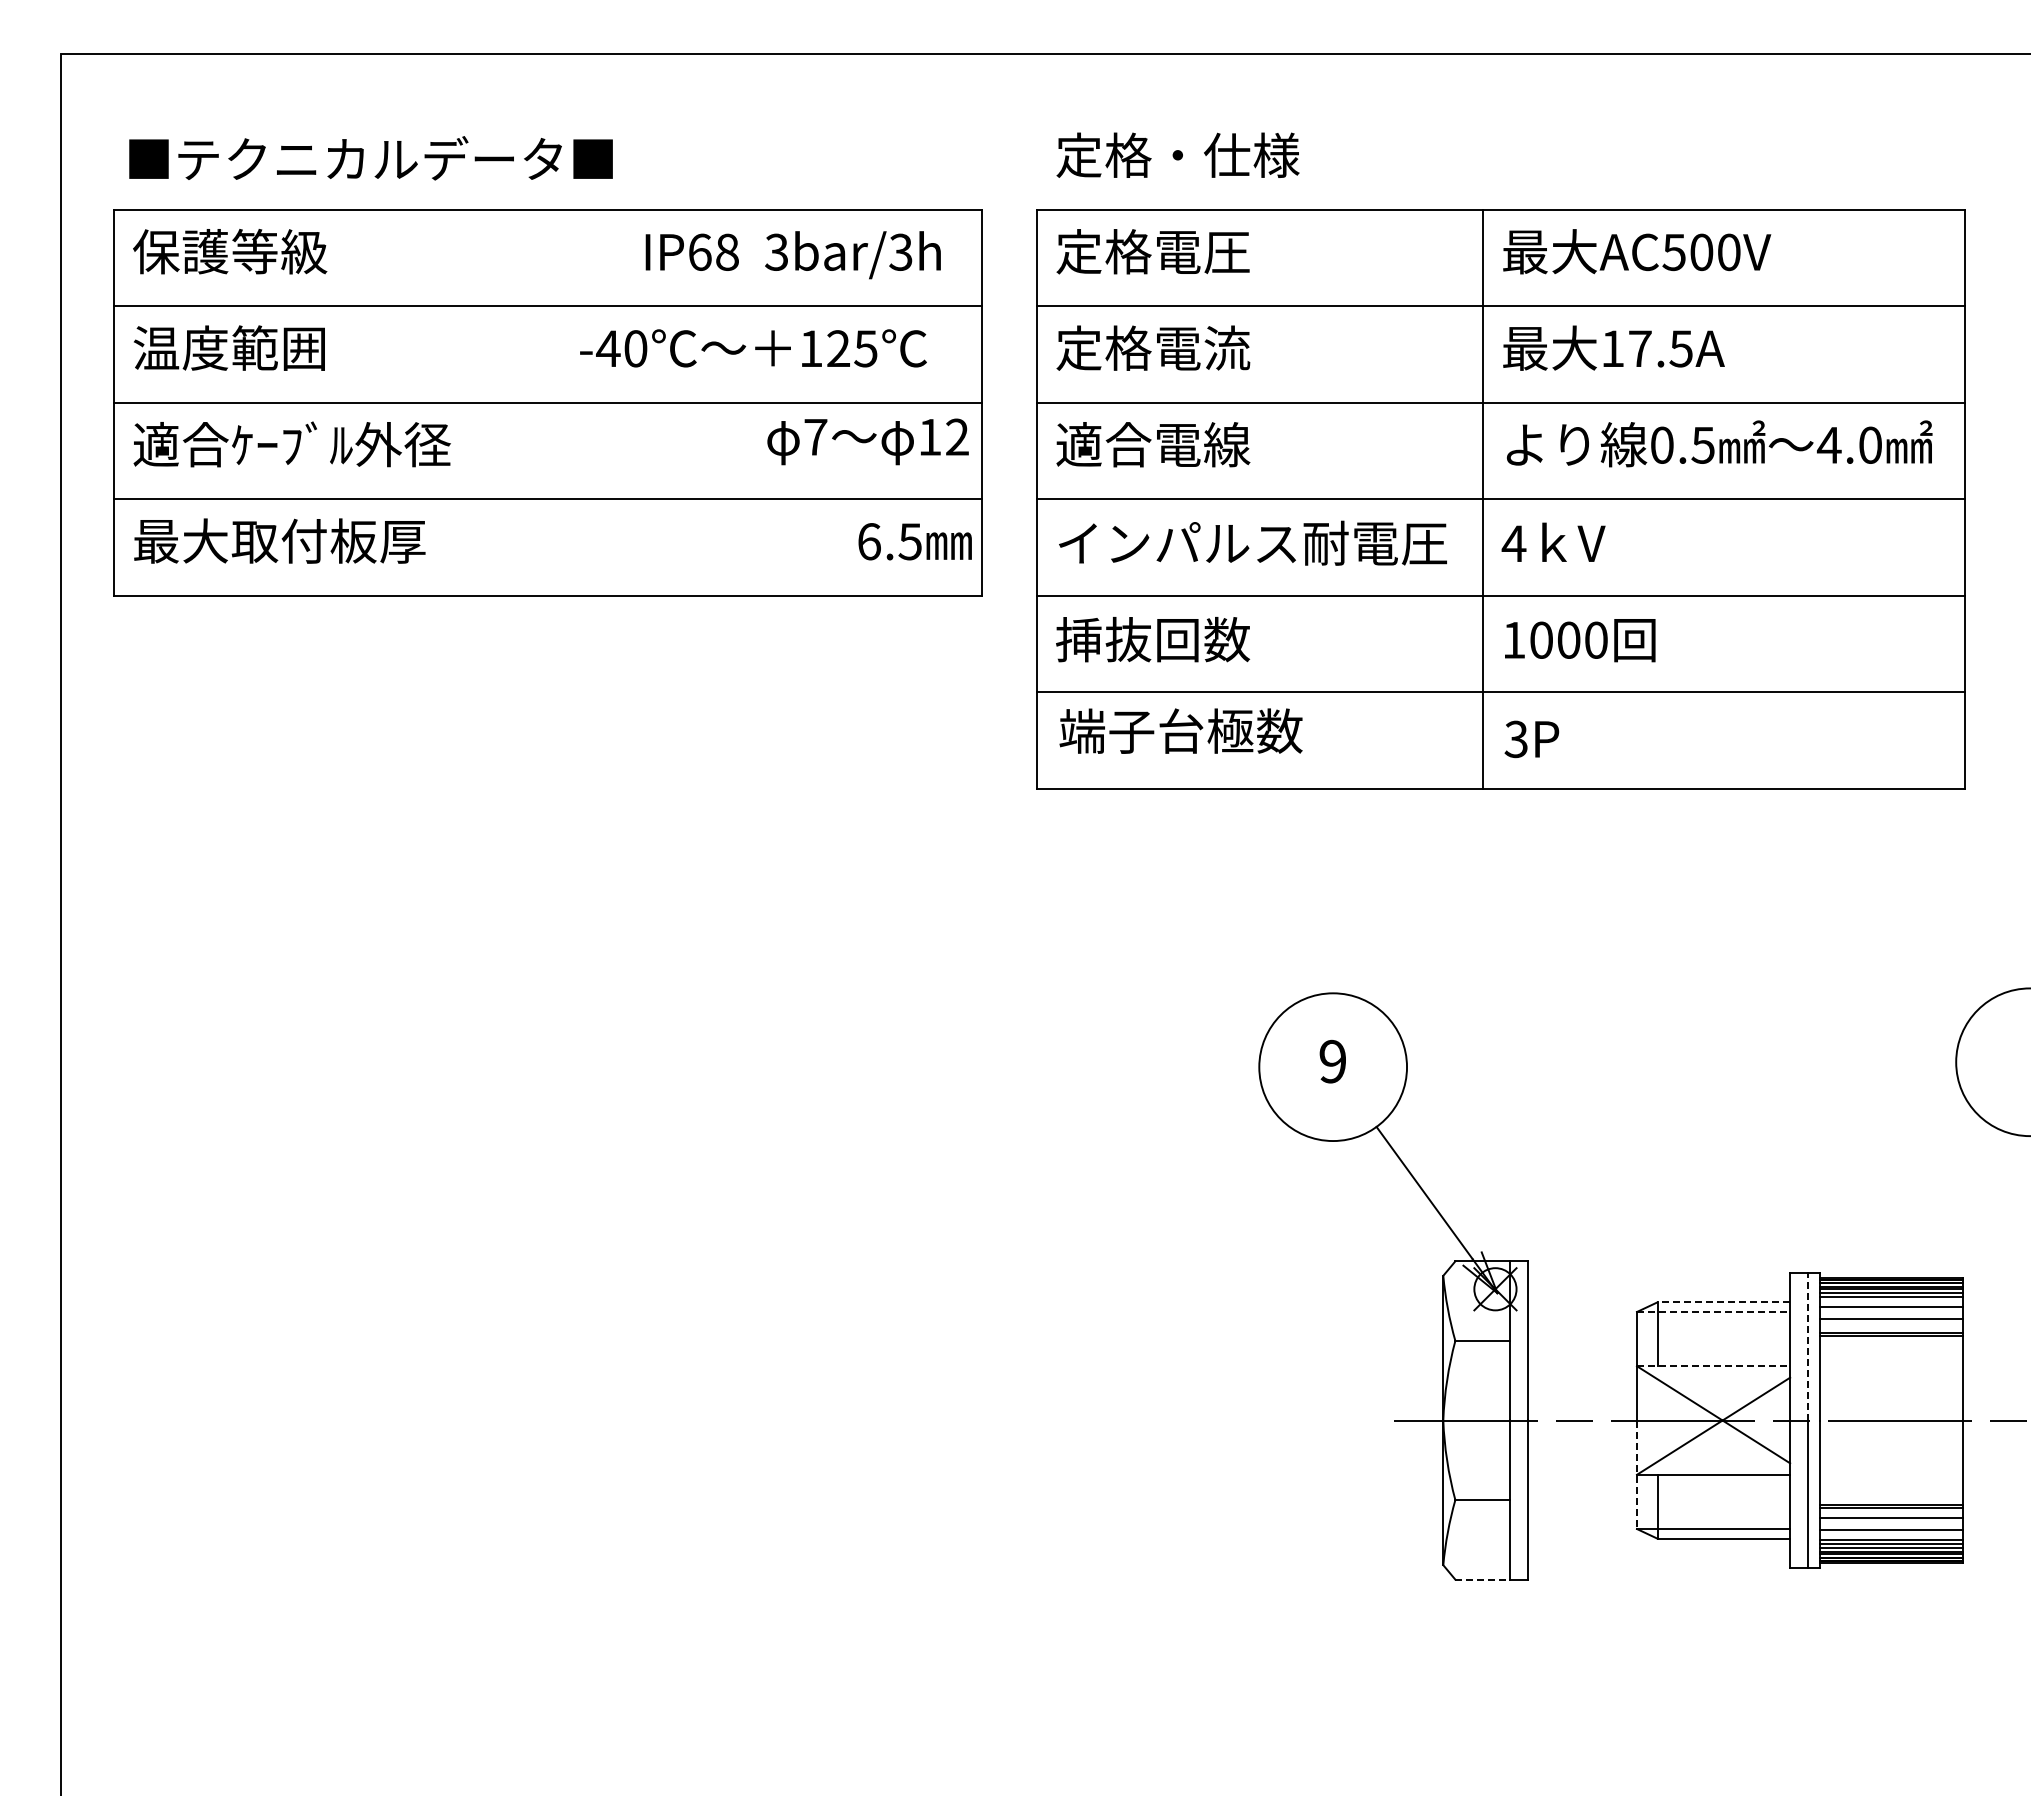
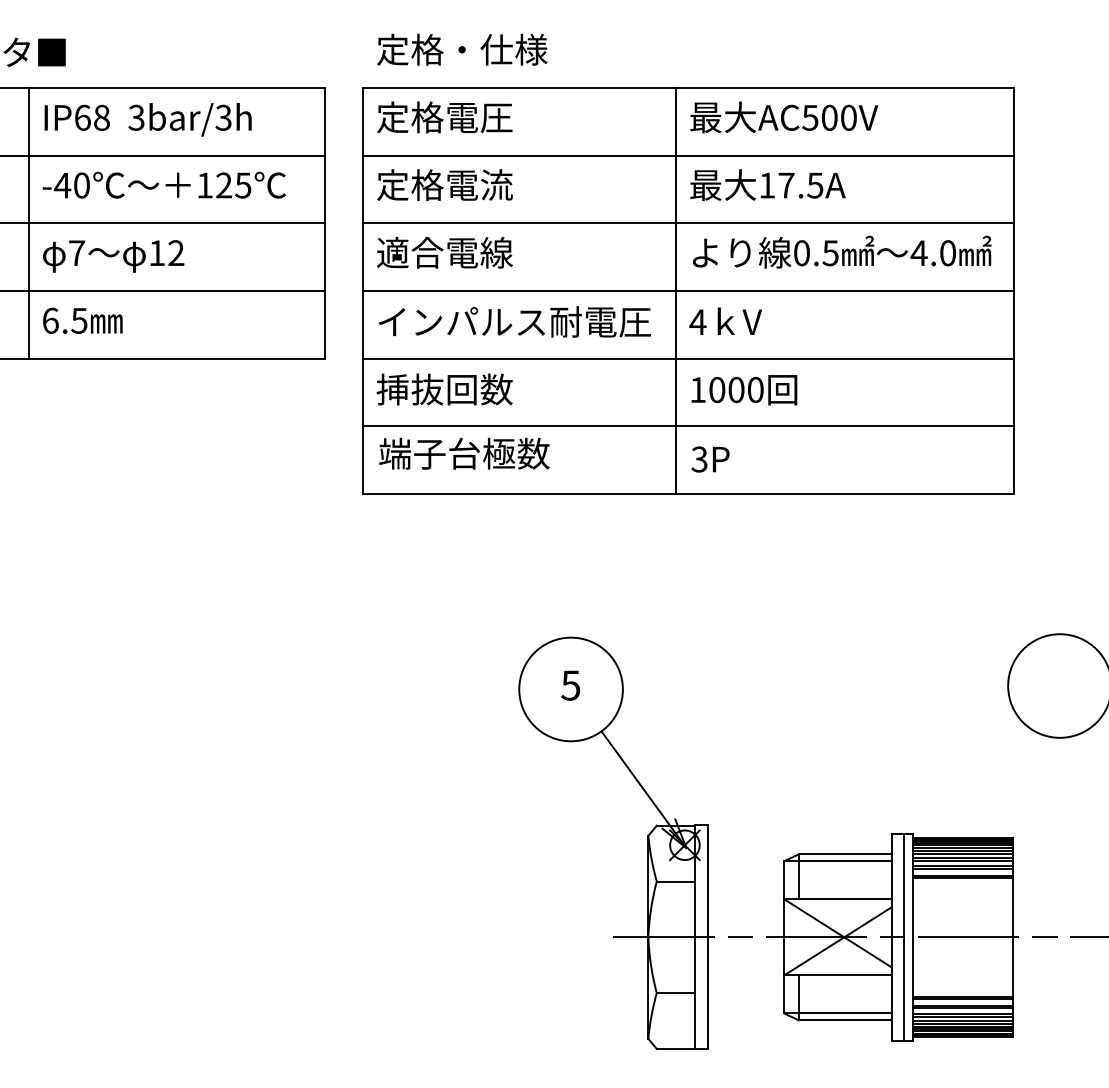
text: (792, 255) -> (147, 120), moved
line: (559, 402) -> (28, 223), added
text: (867, 441) -> (113, 256), moved
text: (914, 541) -> (82, 320), moved
text: (1332, 1061) -> (570, 685), 9 -> 5
line: (1891, 1301) -> (962, 853), added
line: (1723, 1302) -> (844, 854), dashed -> solid
line: (1713, 1311) -> (837, 860), dashed -> solid
line: (1891, 1311) -> (962, 860), added
line: (1891, 1322) -> (962, 868), added
line: (1808, 1346) -> (904, 885), dashed -> solid
line: (1713, 1366) -> (837, 899), dashed -> solid
line: (1637, 1475) -> (784, 975), dashed -> solid
line: (1891, 1521) -> (962, 1008), added
line: (1891, 1533) -> (962, 1016), added
line: (1482, 1579) -> (675, 1048), dashed -> solid

